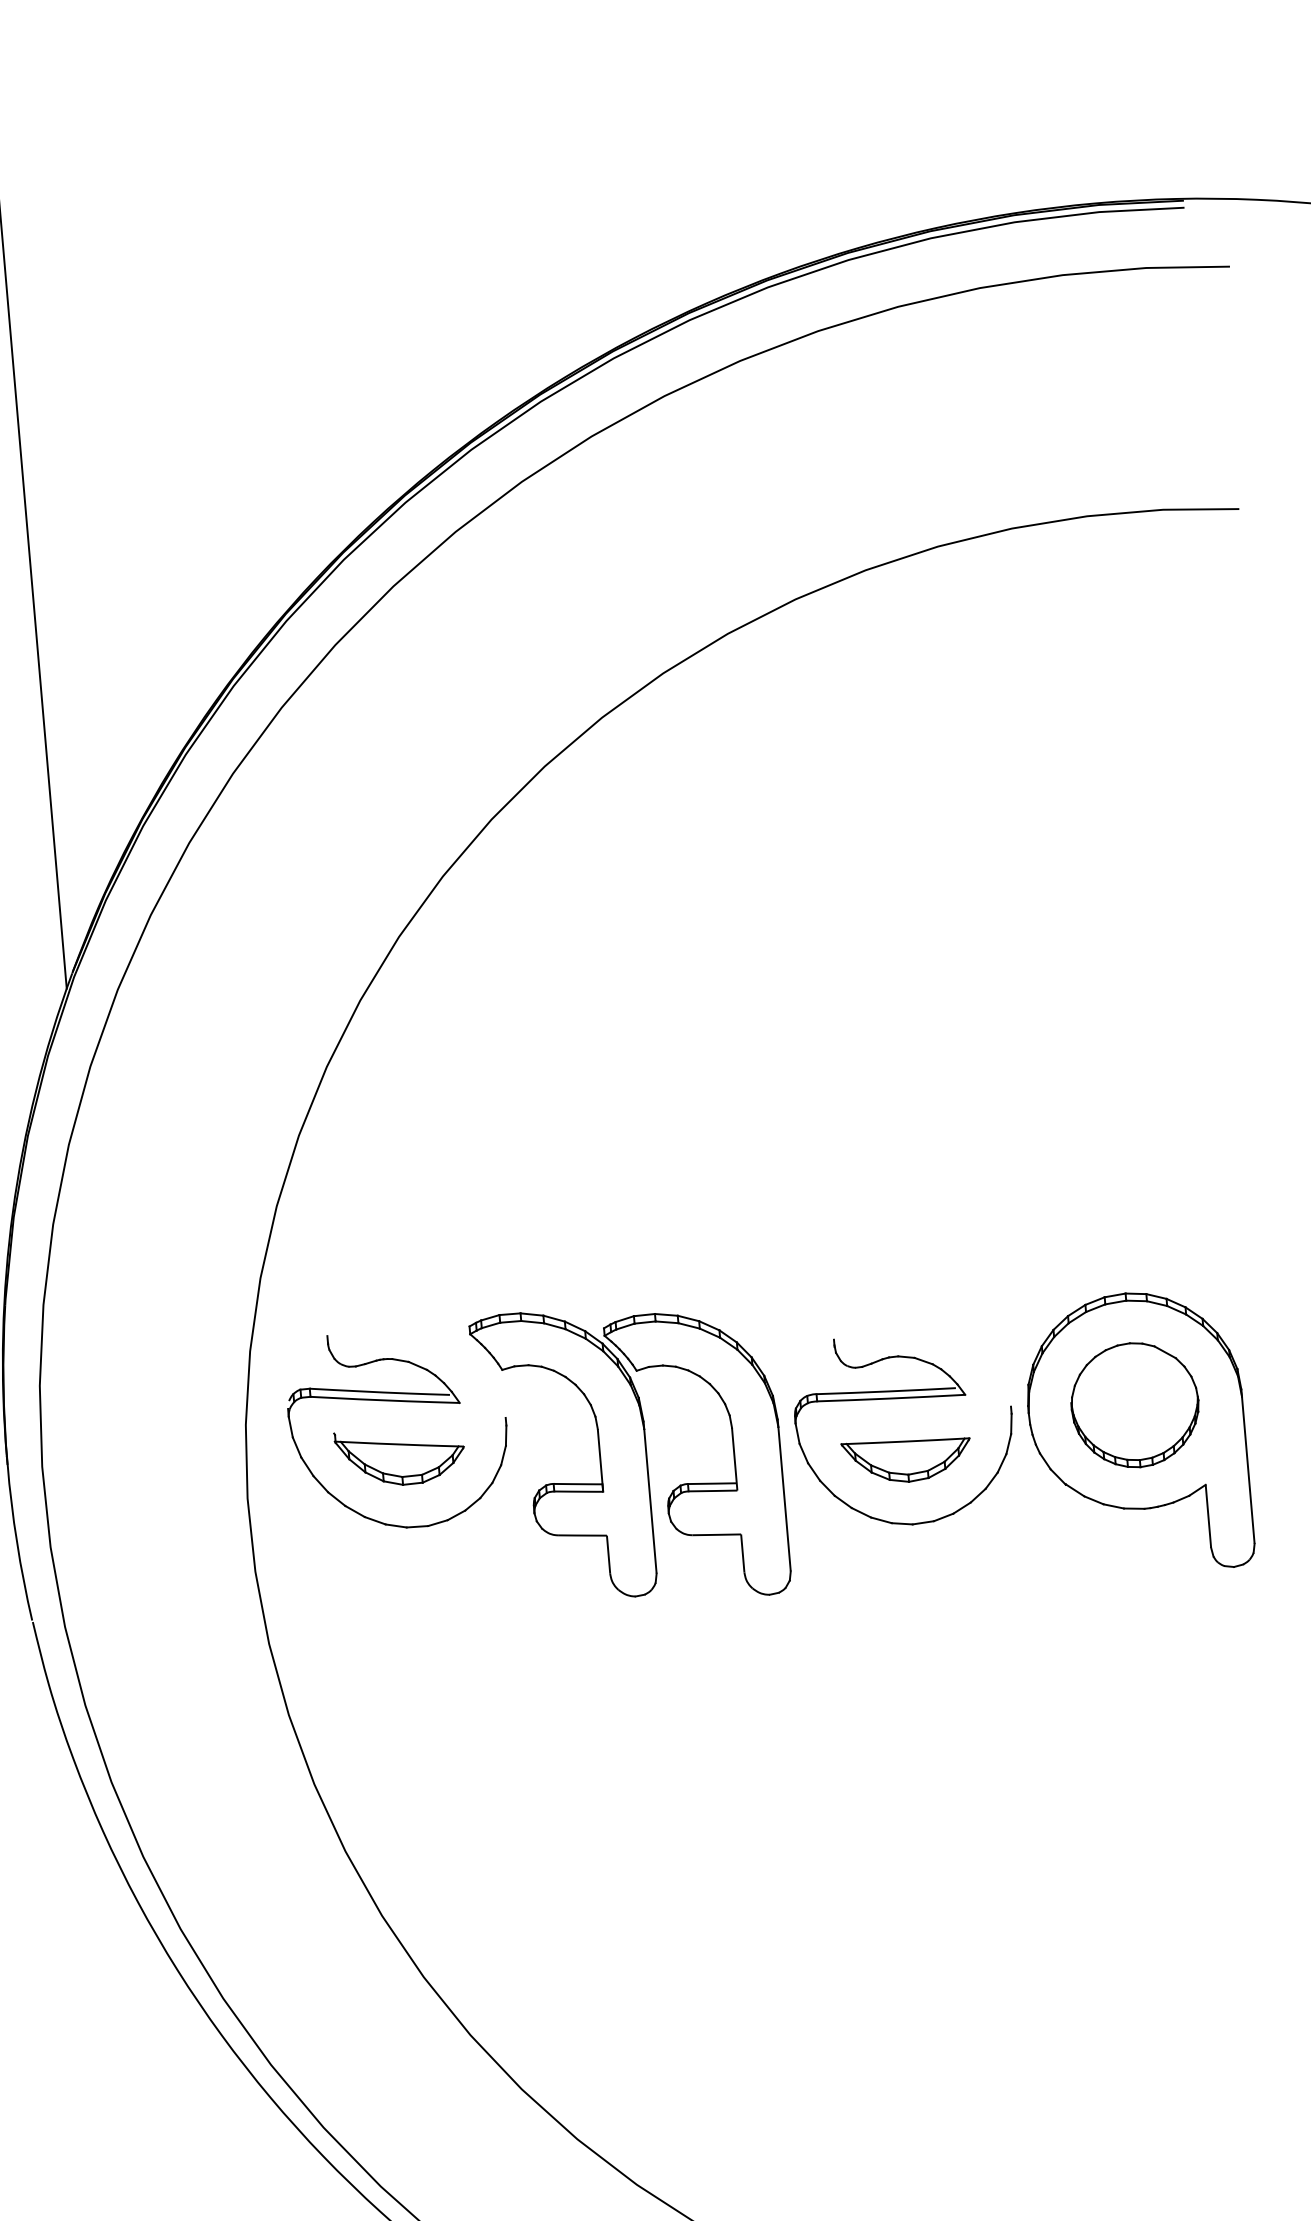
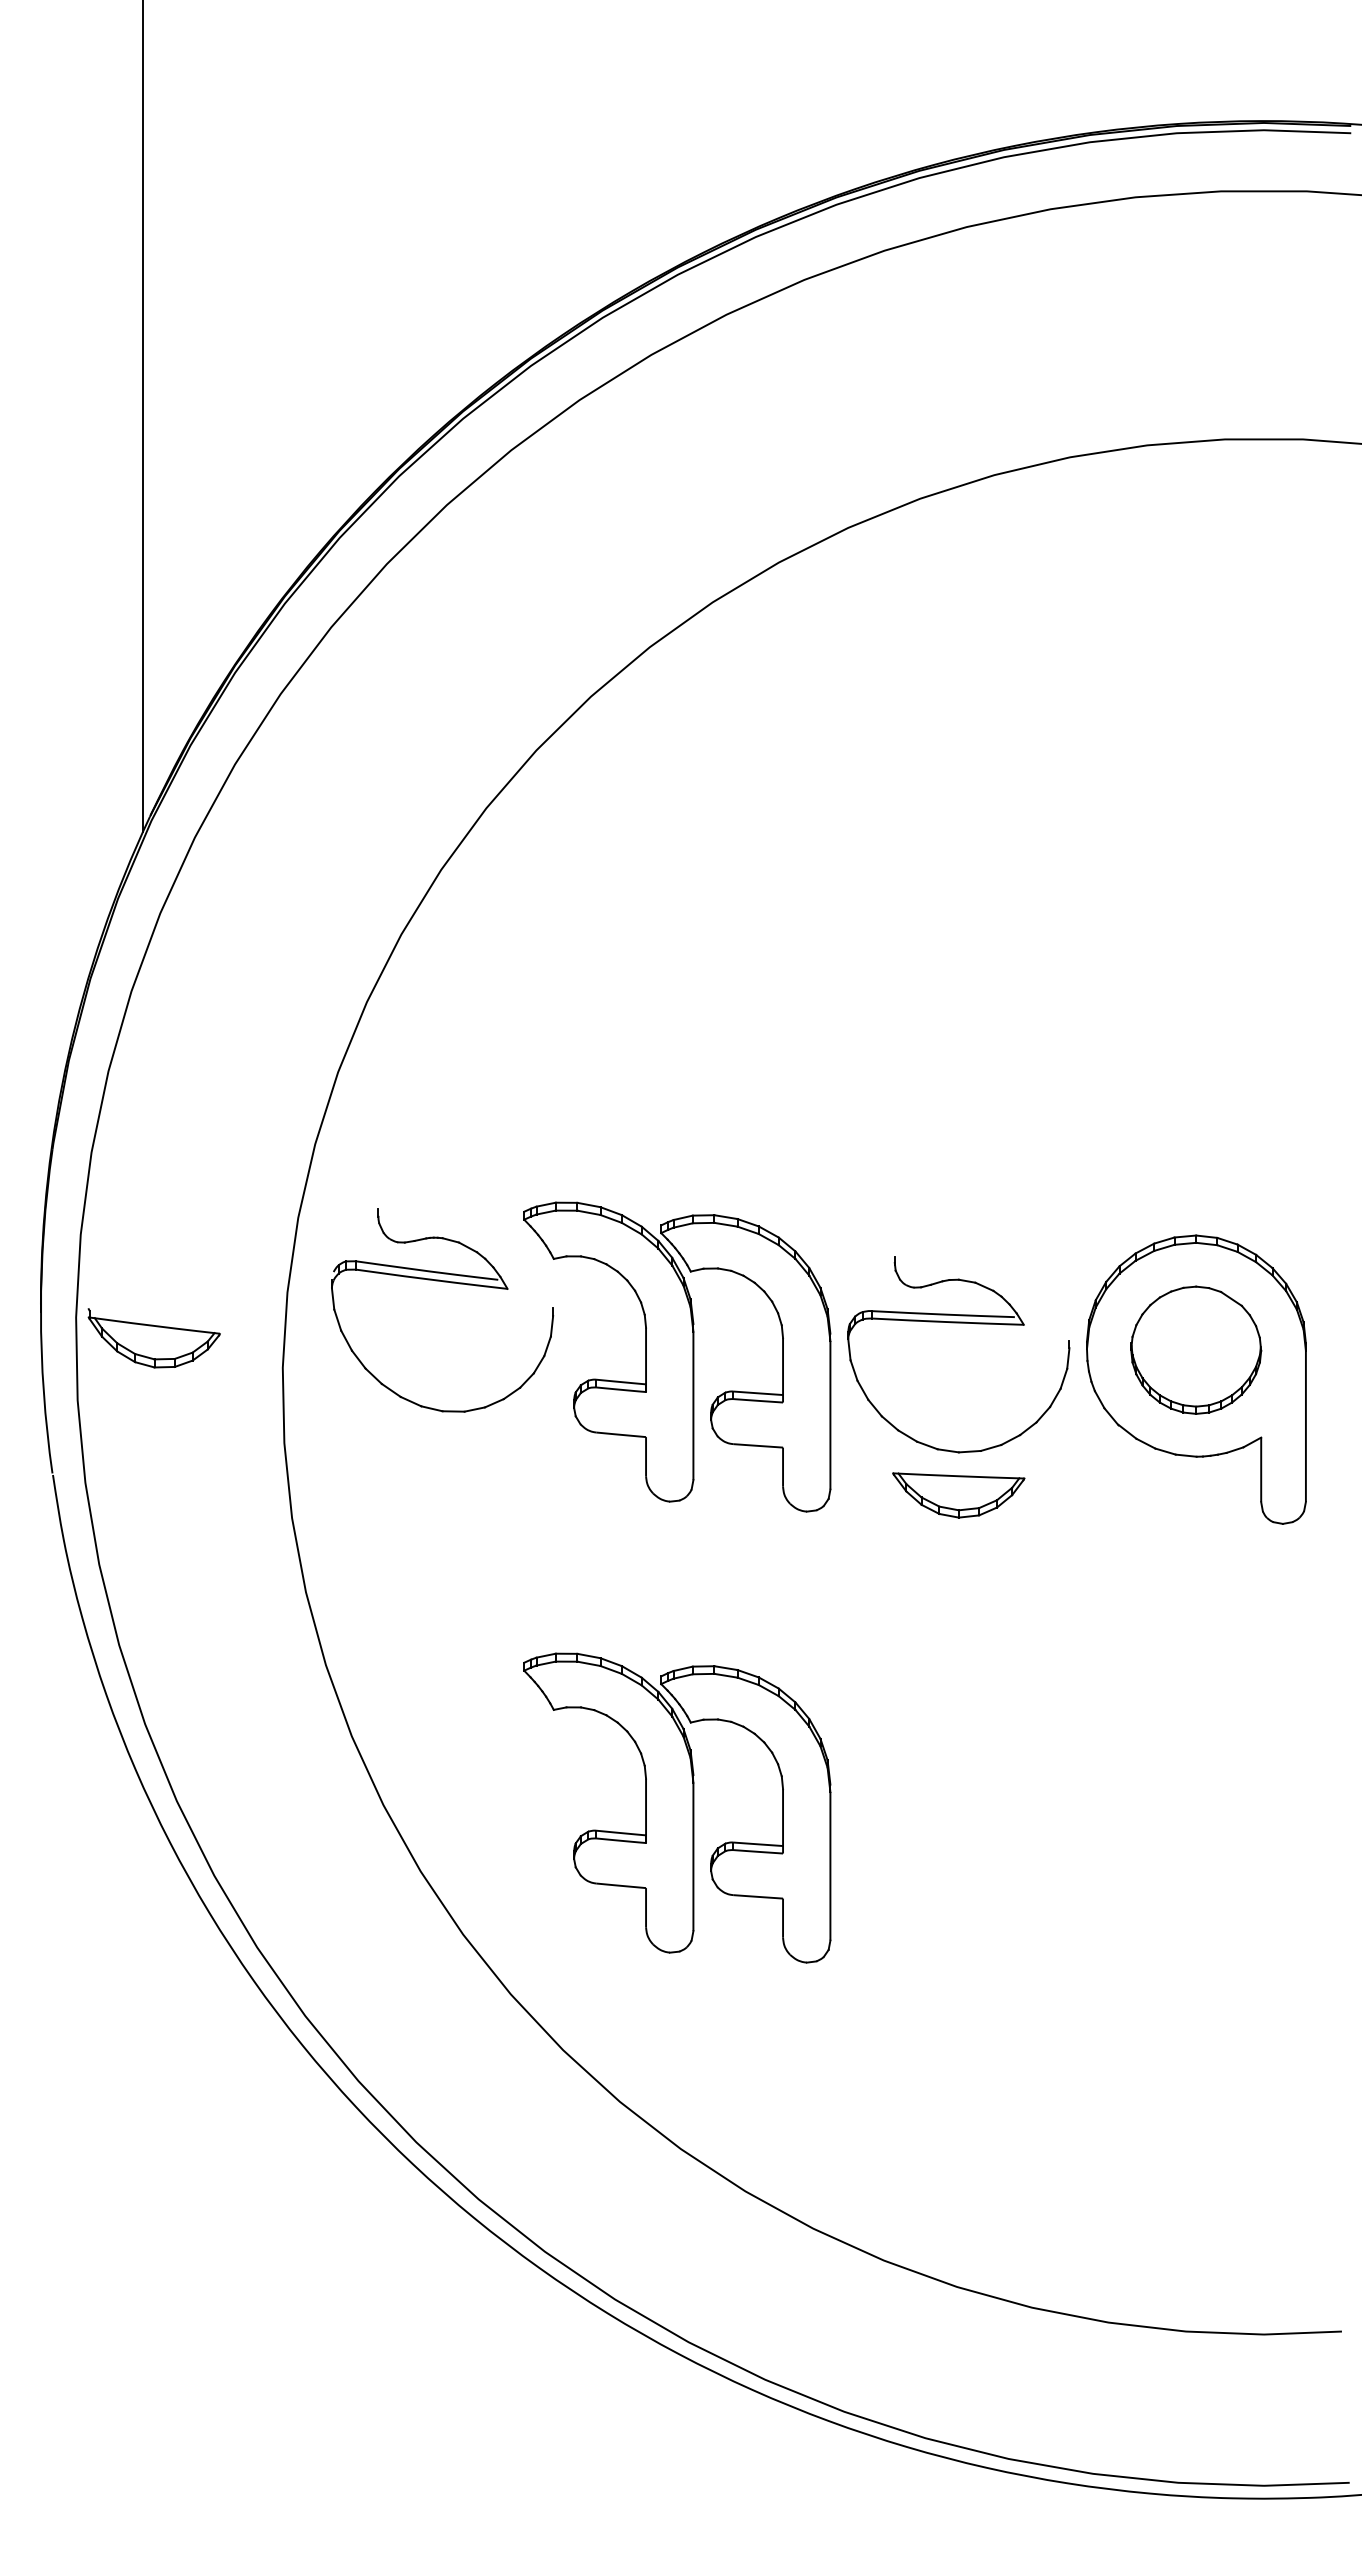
part: (399, 1456) -> (153, 1338), moved
part: (906, 1460) -> (958, 1495), moved
part: (668, 1893) -> (677, 1807), added

